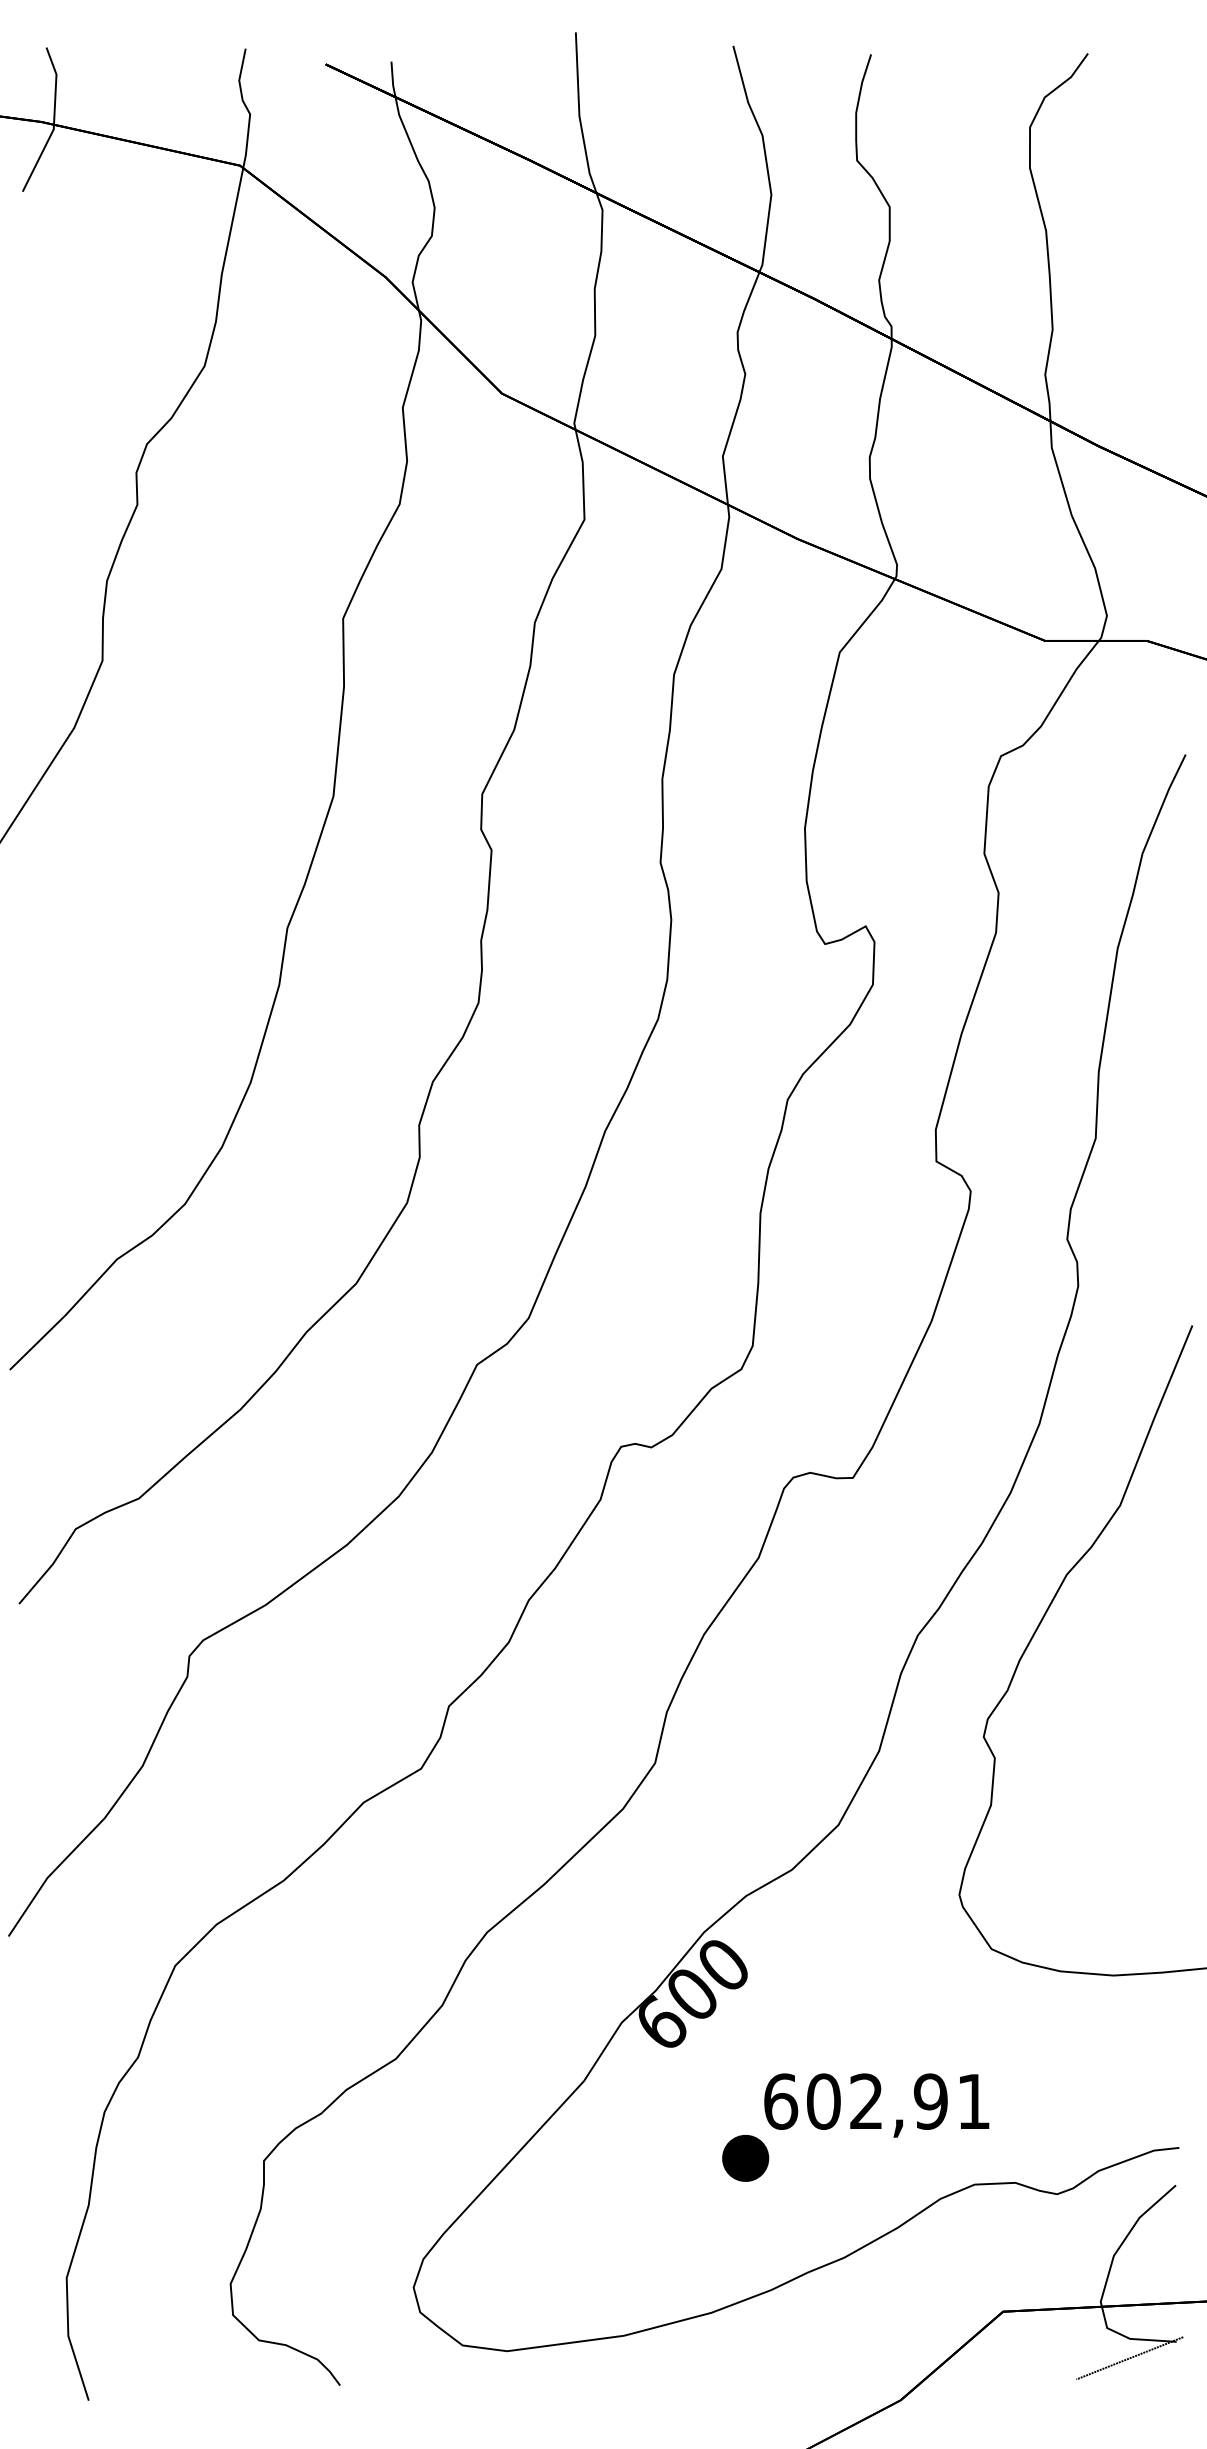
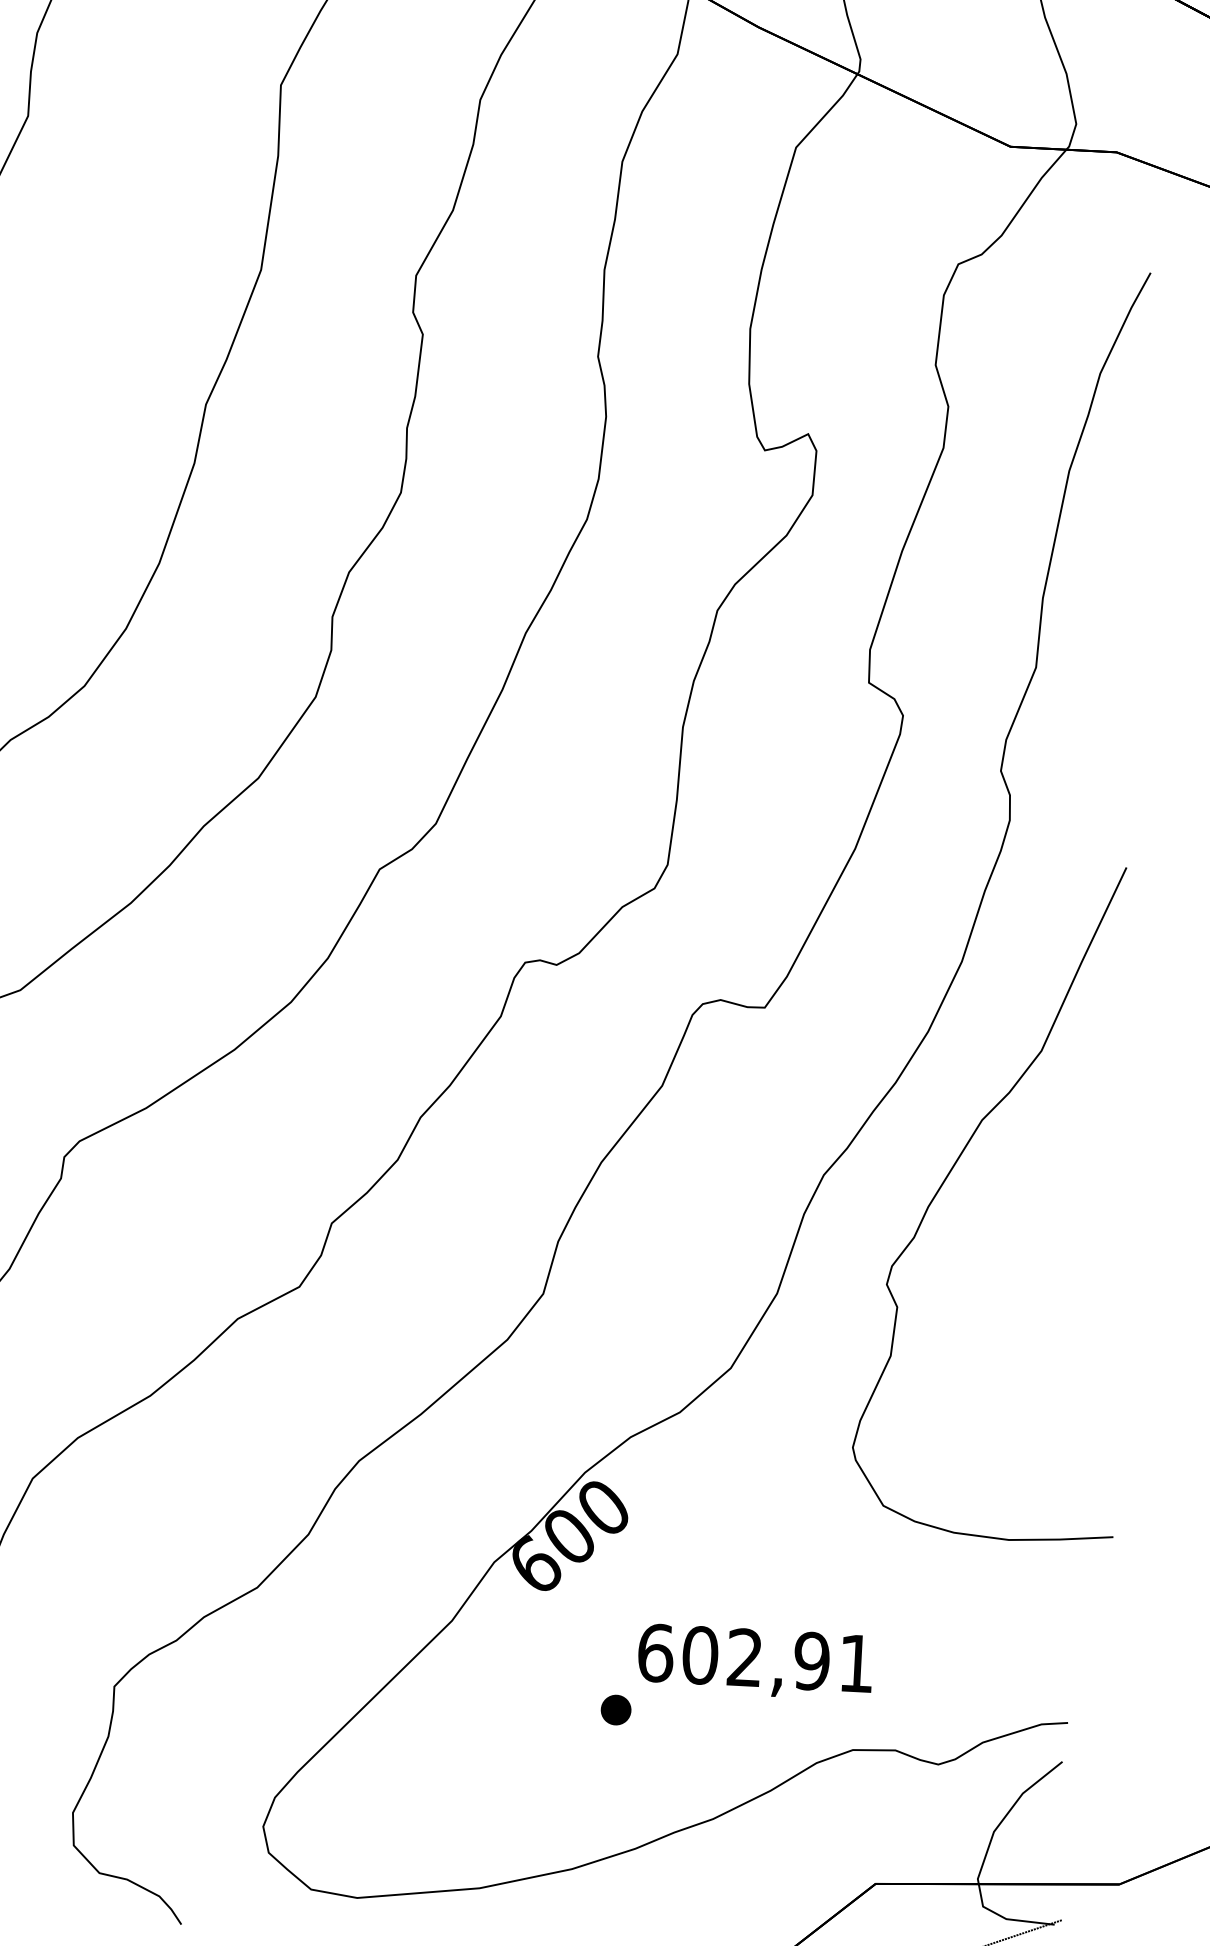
part: (745, 2157) -> (615, 1709), size x0.62

